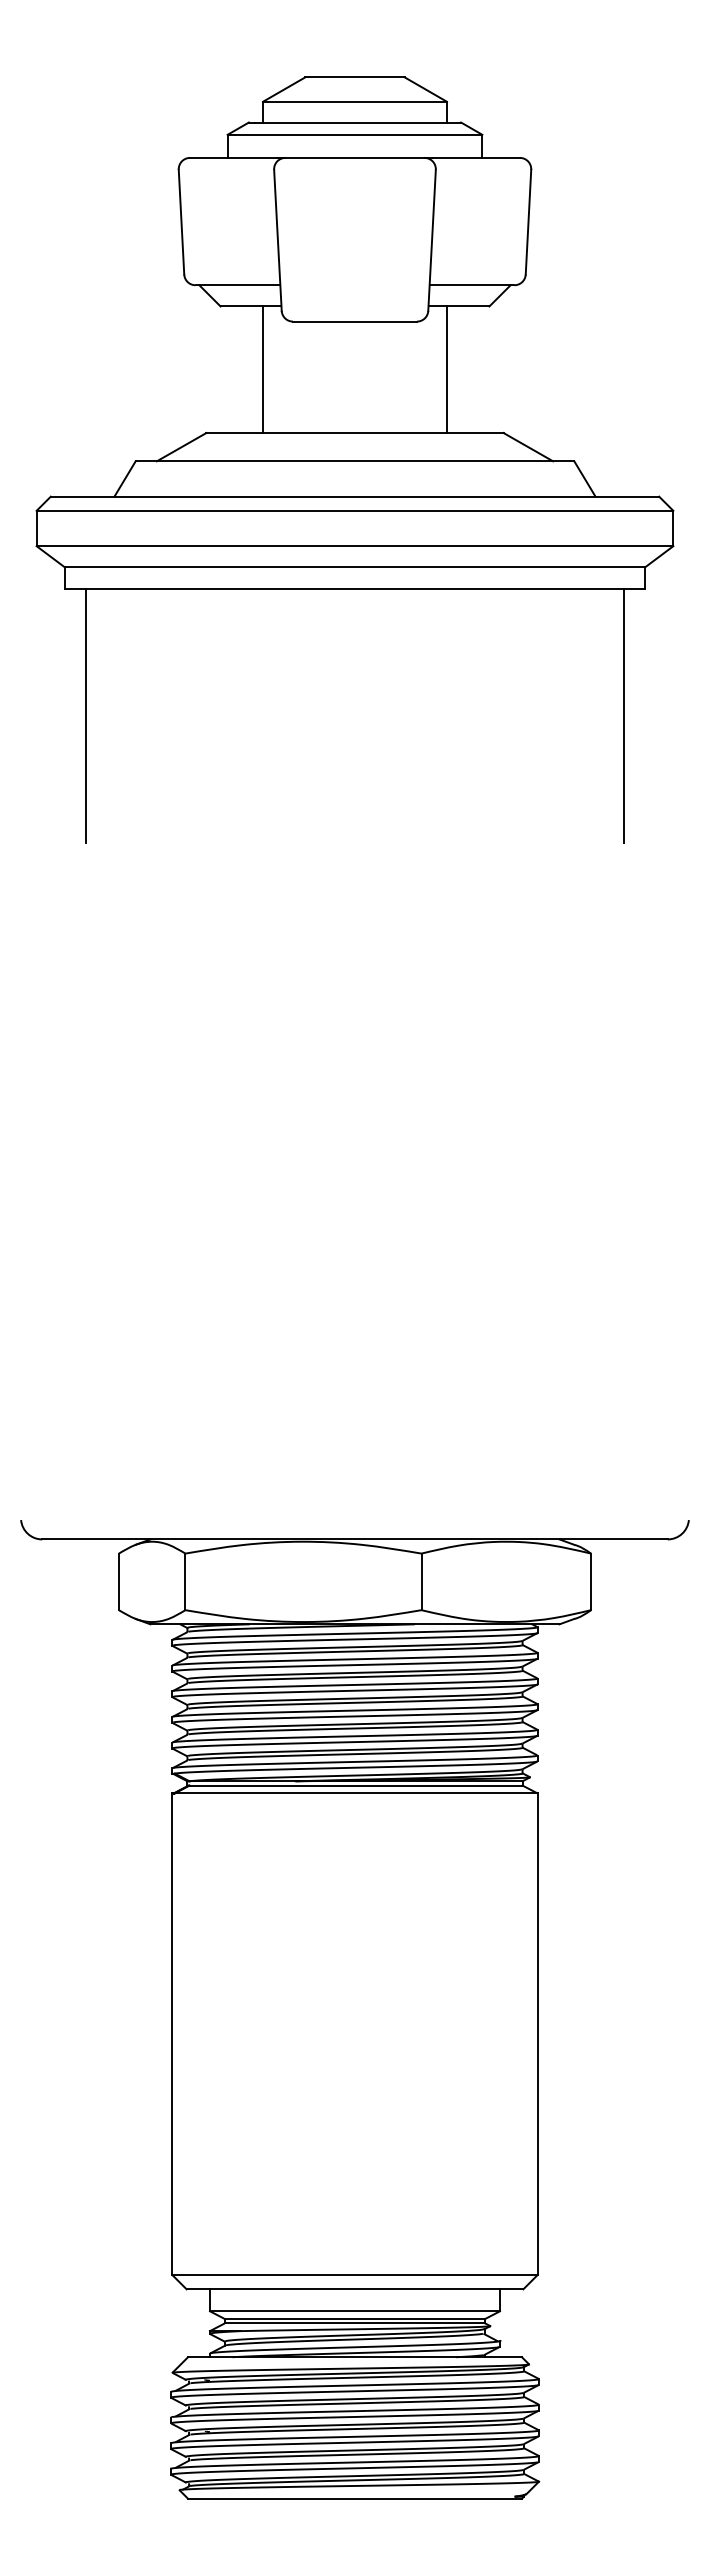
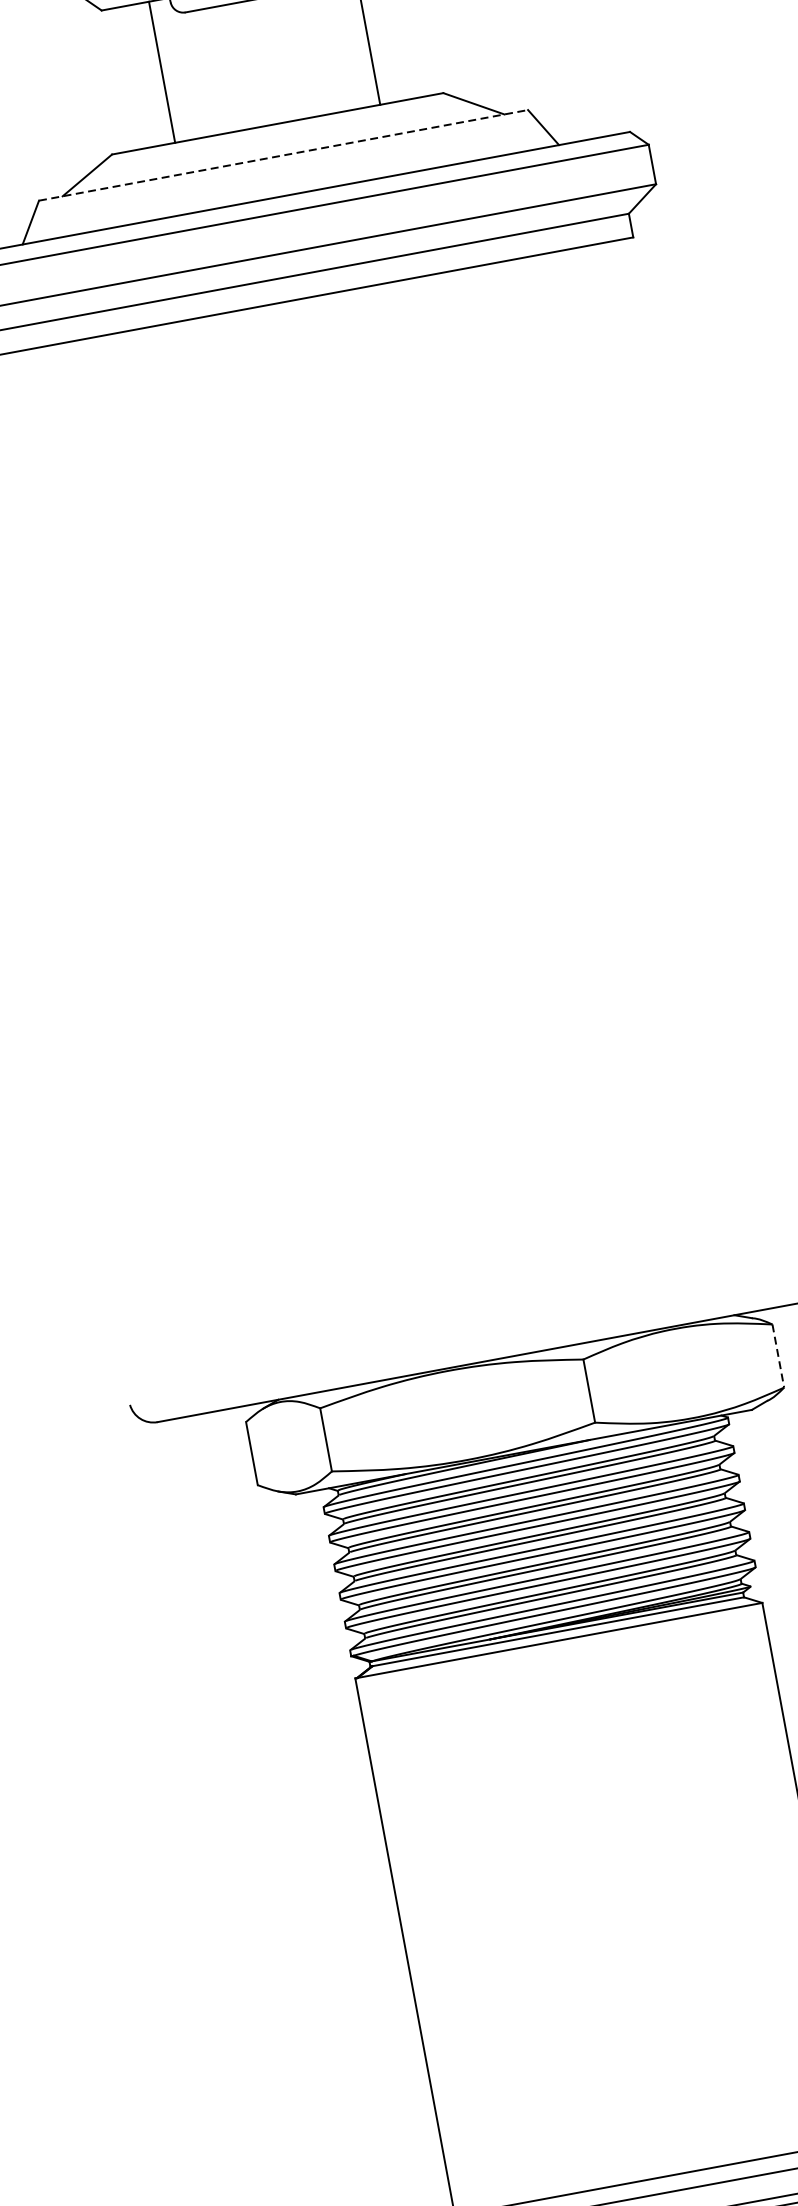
line: (355, 461) -> (284, 155), solid -> dashed
line: (86, 715) -> (36, 494), removed
line: (623, 715) -> (635, 383), removed
line: (591, 1582) -> (778, 1356), solid -> dashed

